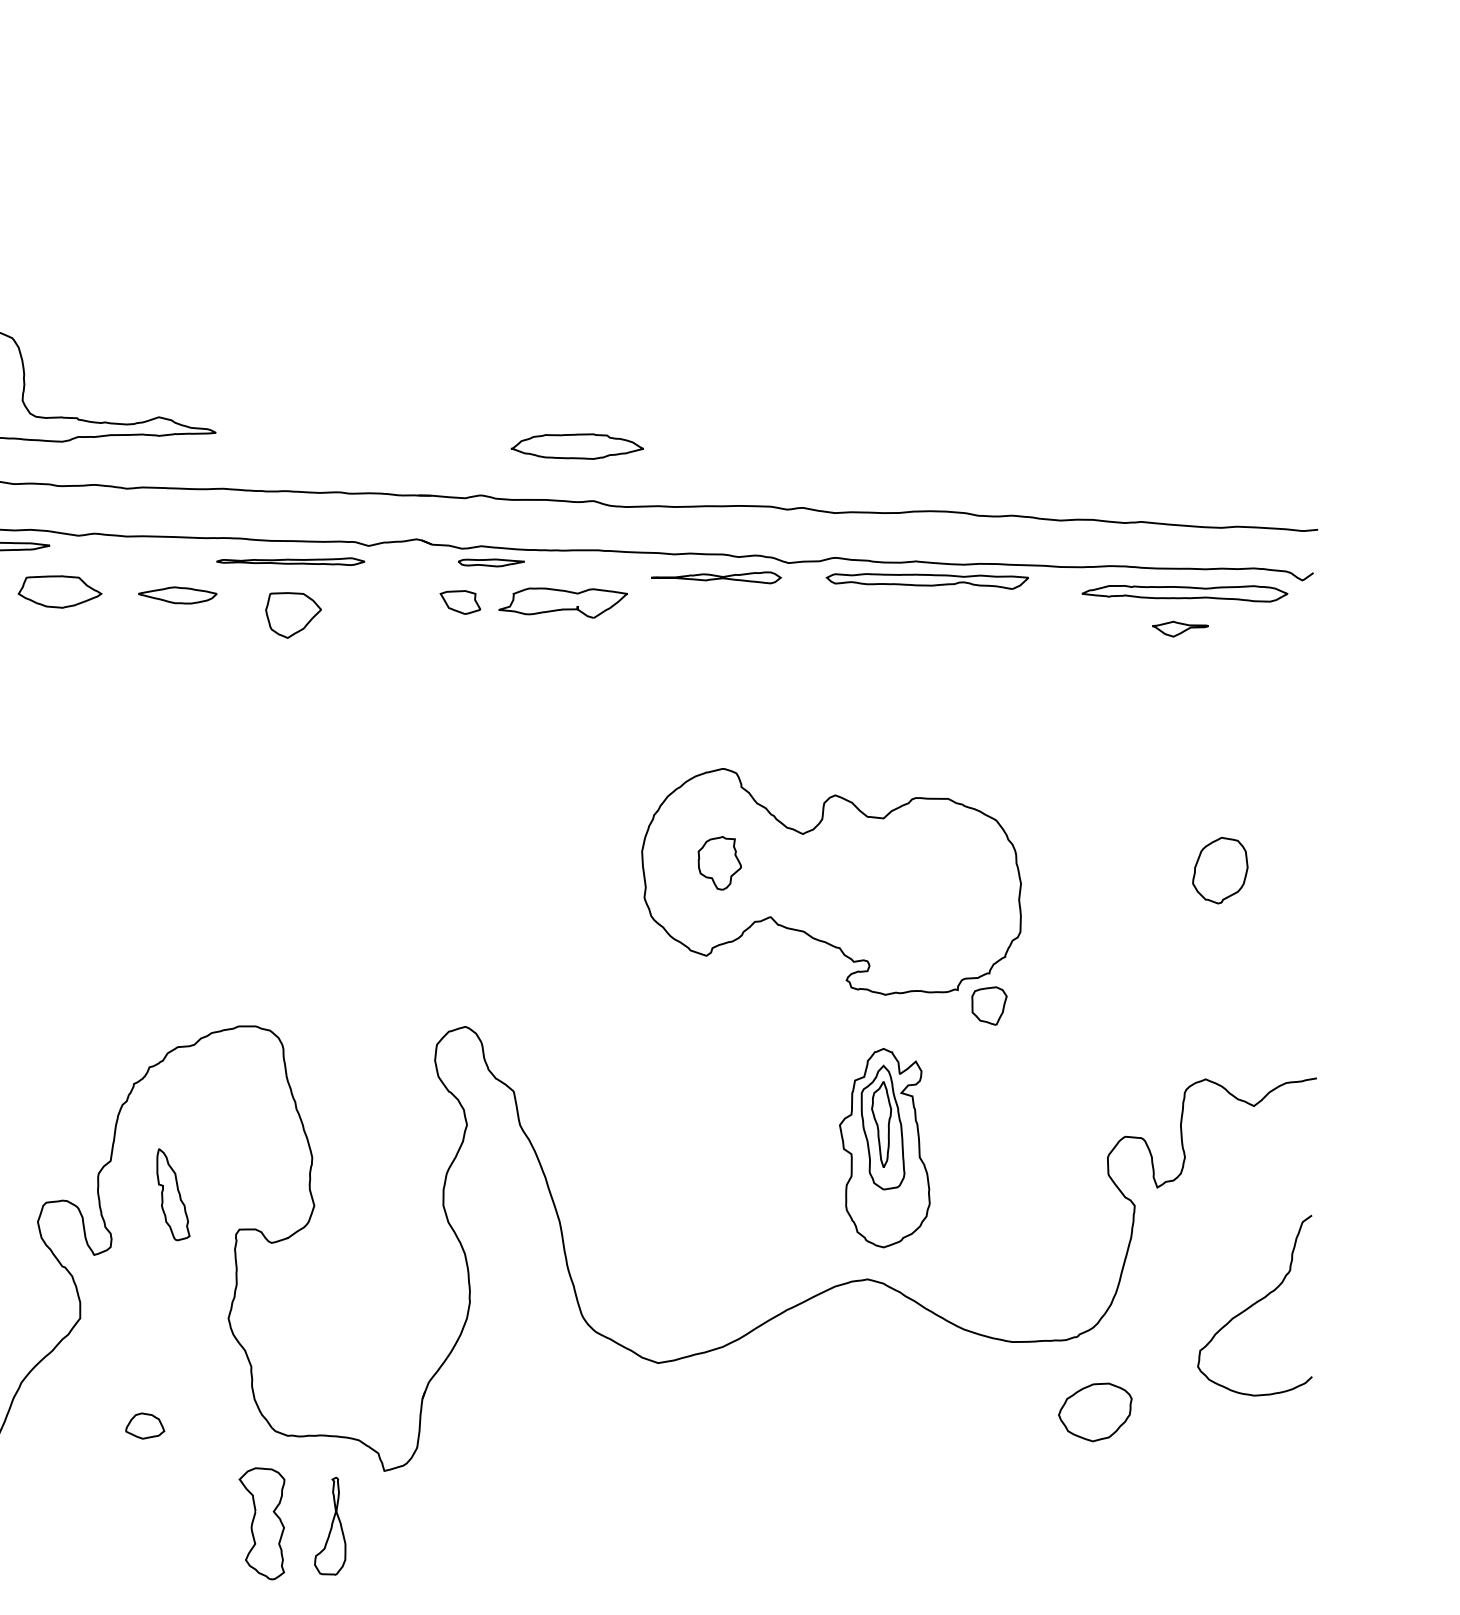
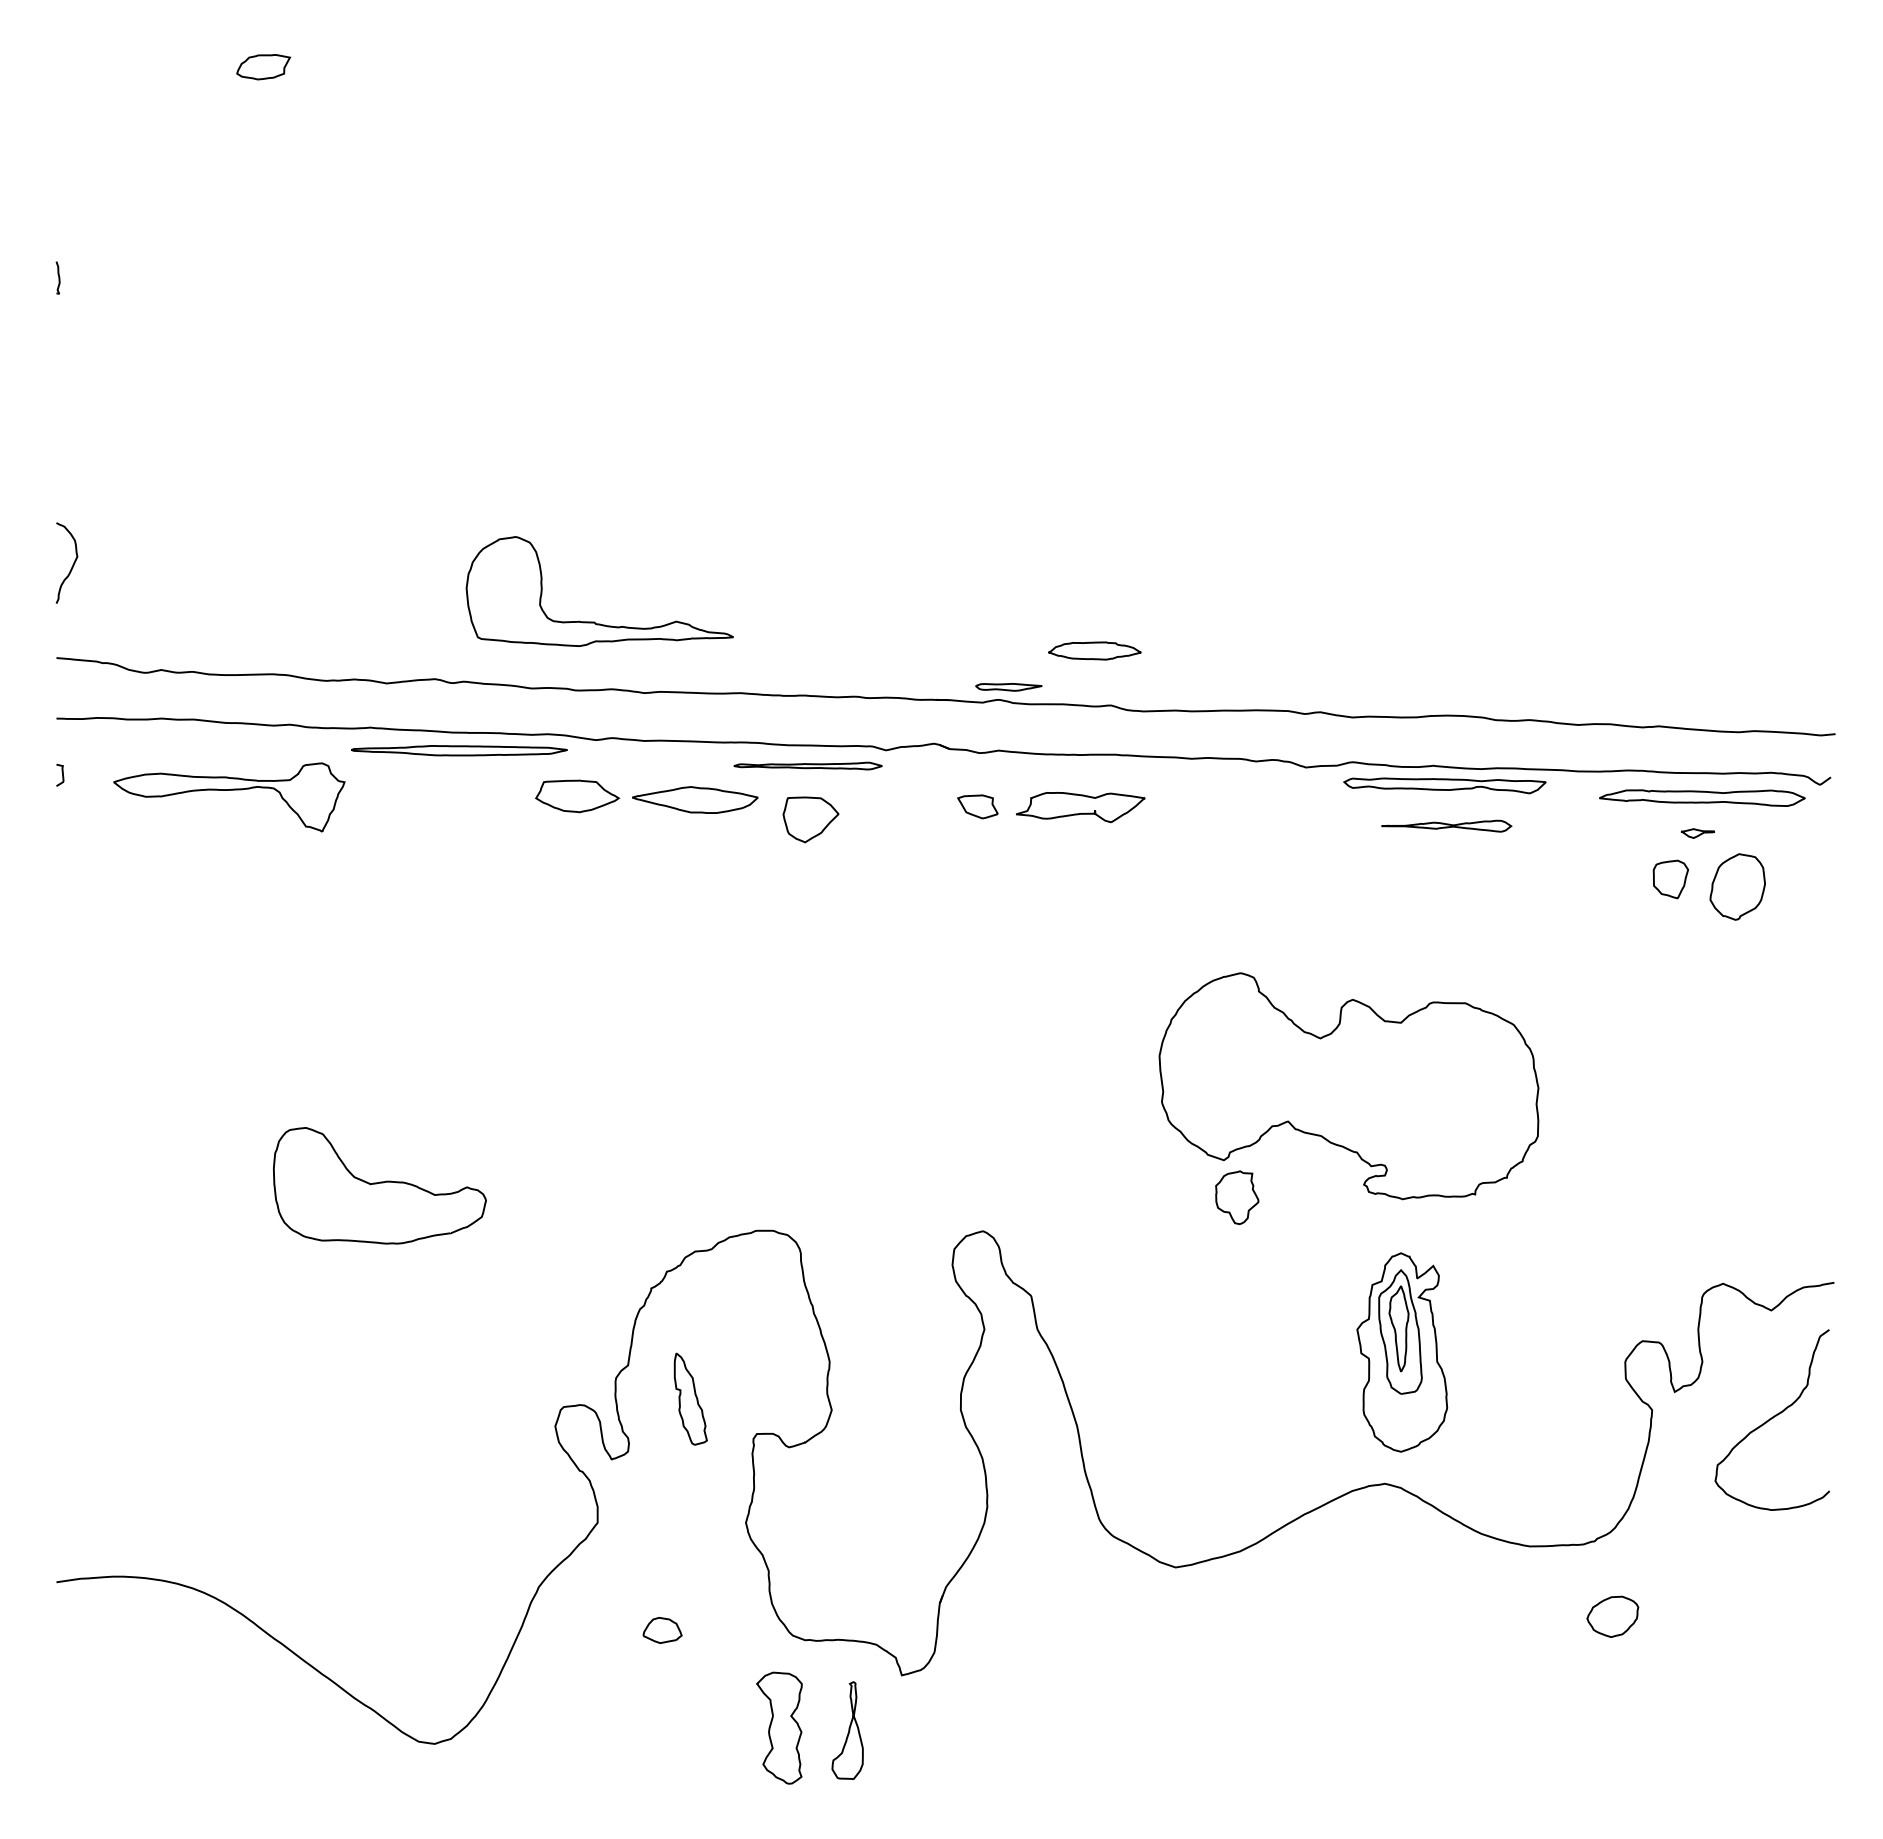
part: (577, 446) -> (1094, 650), size x0.7
part: (491, 563) -> (1008, 687), moved
part: (716, 577) -> (1446, 825), moved
part: (177, 595) -> (694, 799), size x1.6
part: (1180, 629) -> (1697, 833), size x0.6
part: (720, 863) -> (1237, 1197), moved
part: (1220, 870) -> (1737, 886), moved
part: (989, 1006) -> (1670, 879), moved
curve: (1255, 1304) -> (1772, 1418), moved
part: (1095, 1412) -> (1612, 1616), size x0.7

